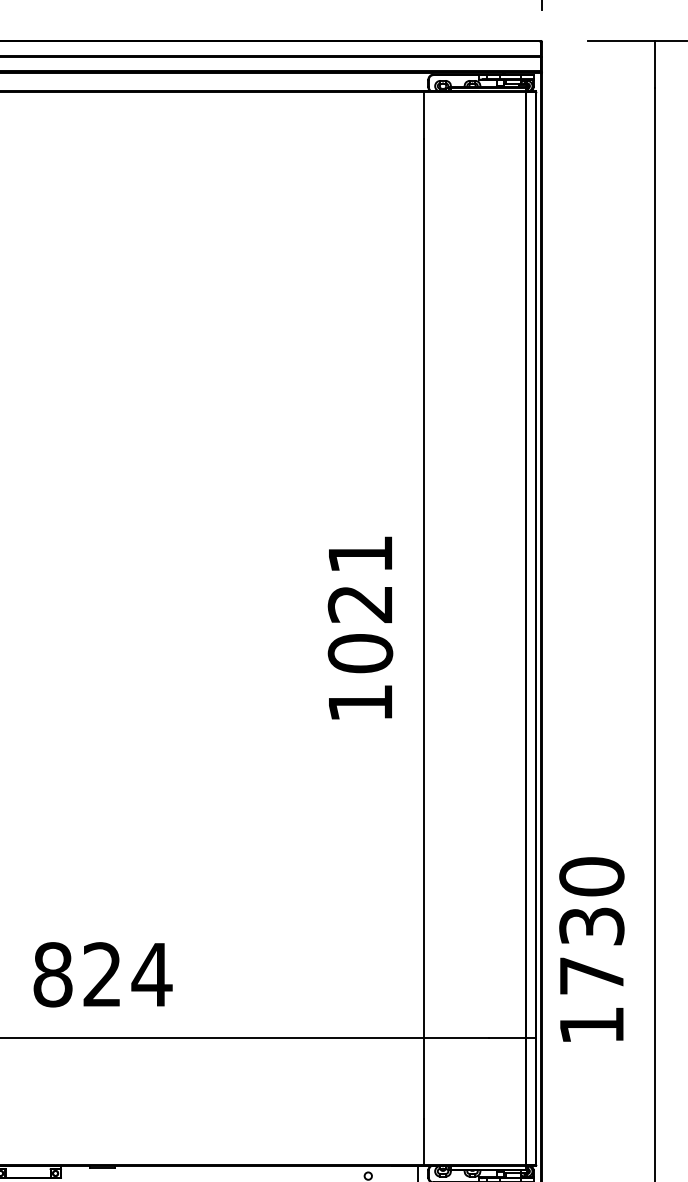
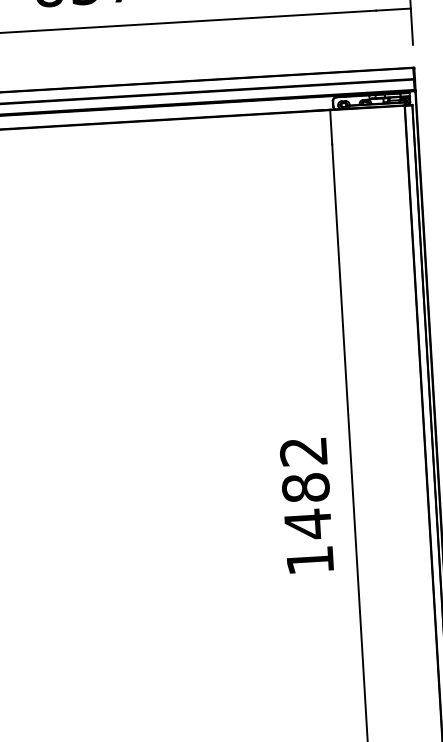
text: (360, 605) -> (305, 489), 1021 -> 1482

